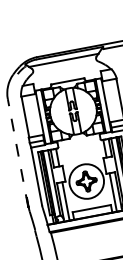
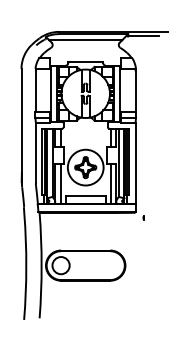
line: (18, 153) -> (21, 125), dashed -> solid

